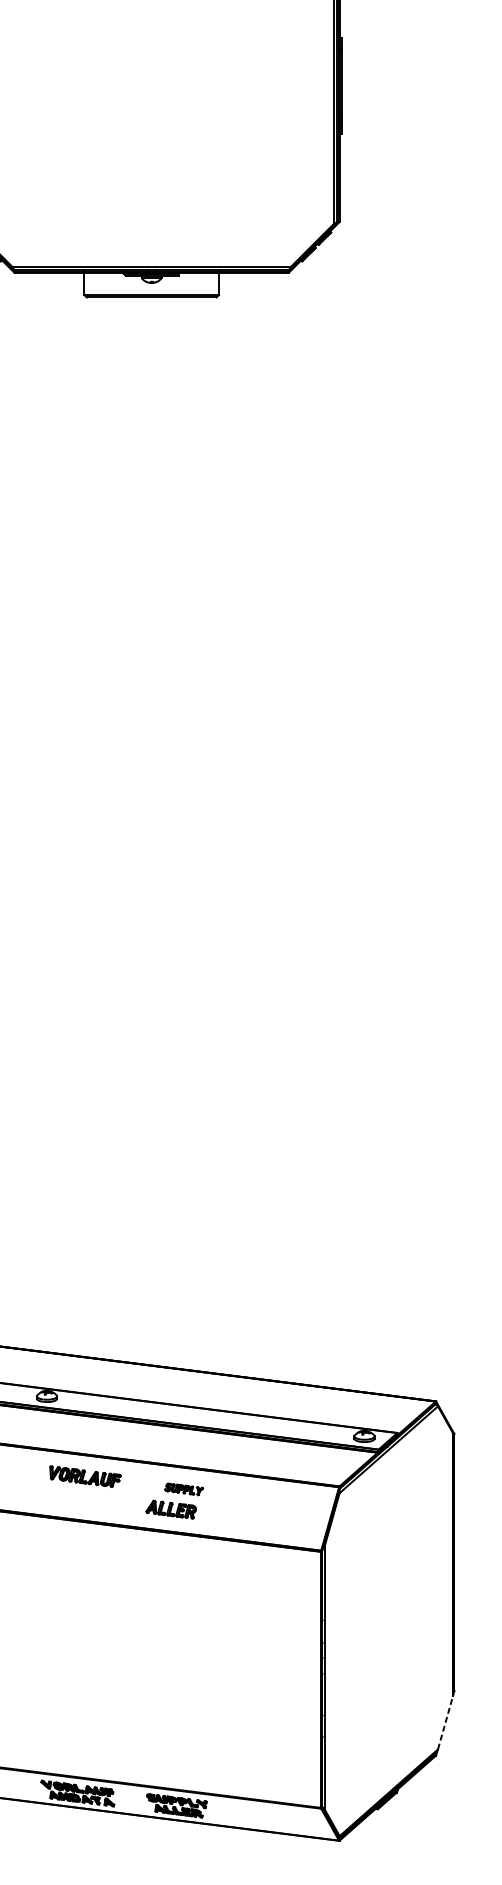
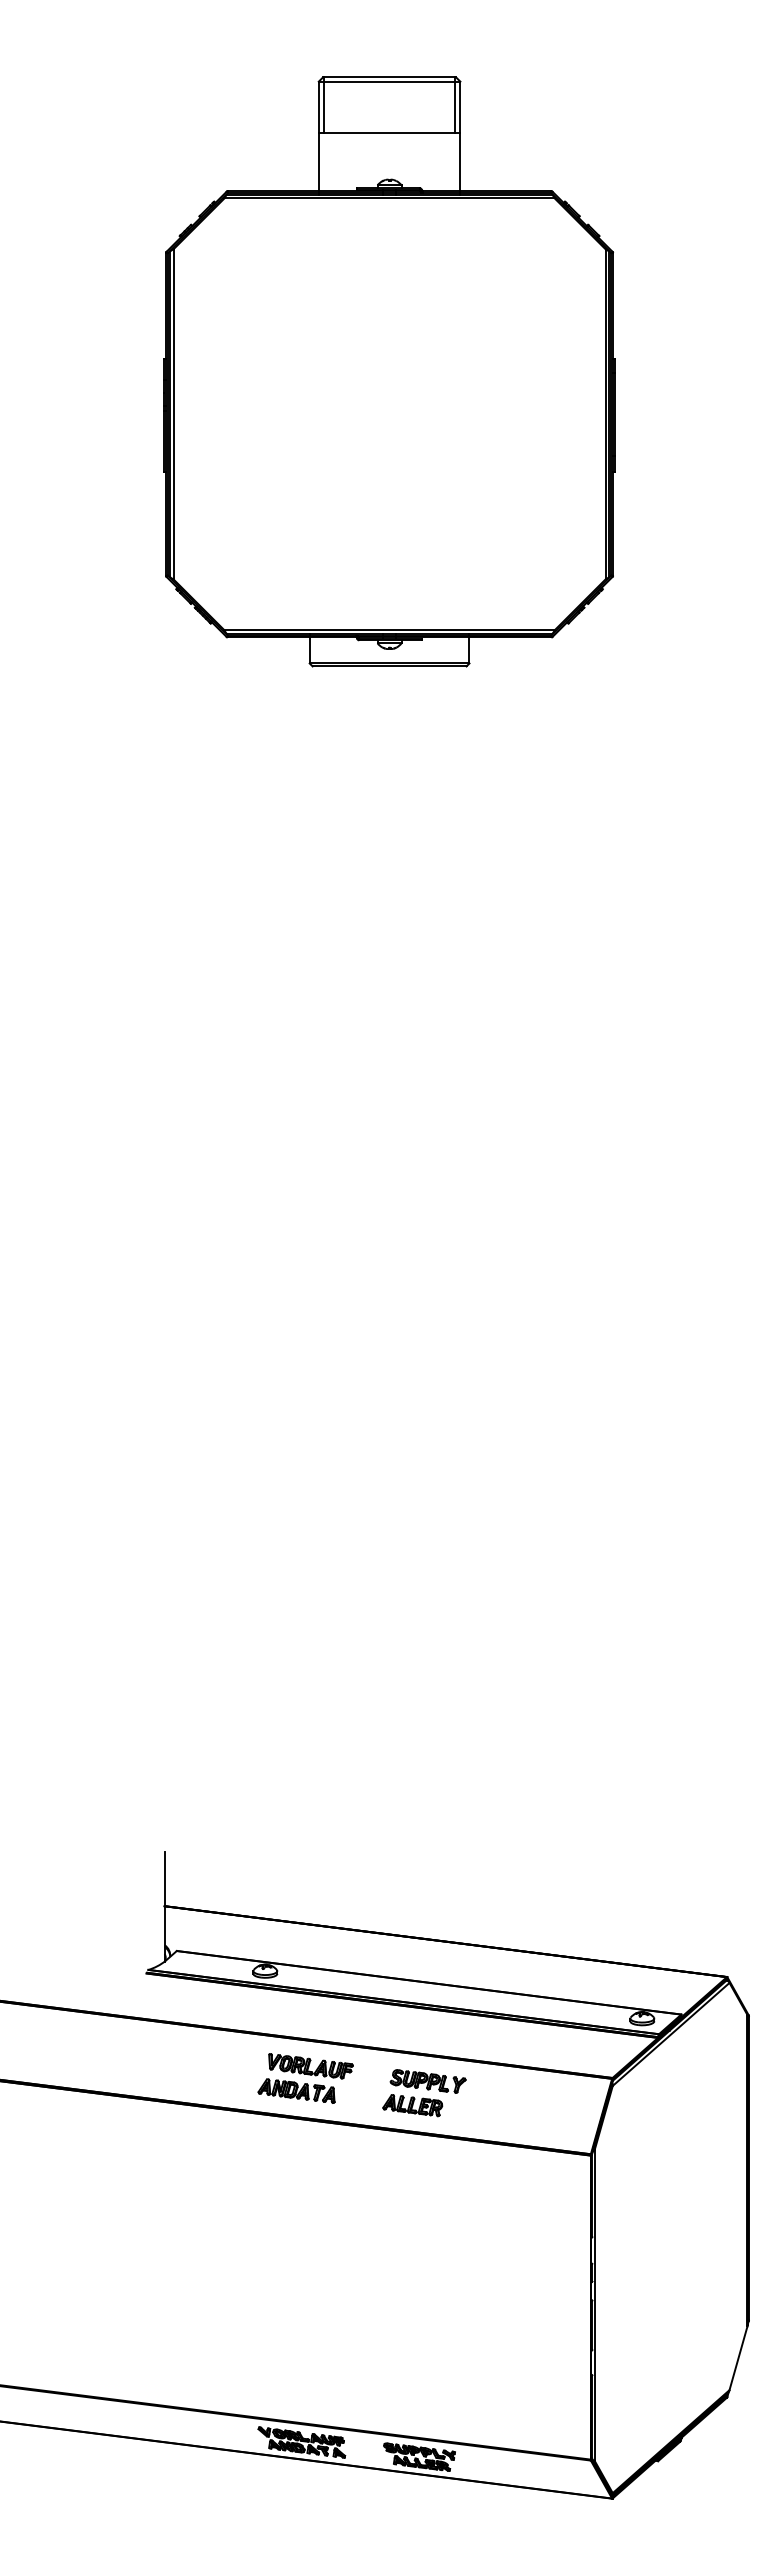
part: (183, 1489) -> (427, 2081), size x1.67
part: (73, 1496) -> (296, 2090), added
line: (445, 1721) -> (738, 2357), dashed -> solid

